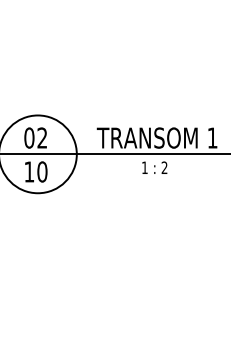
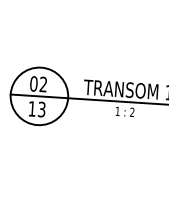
text: (42, 171) -> (41, 109), 10 -> 13

